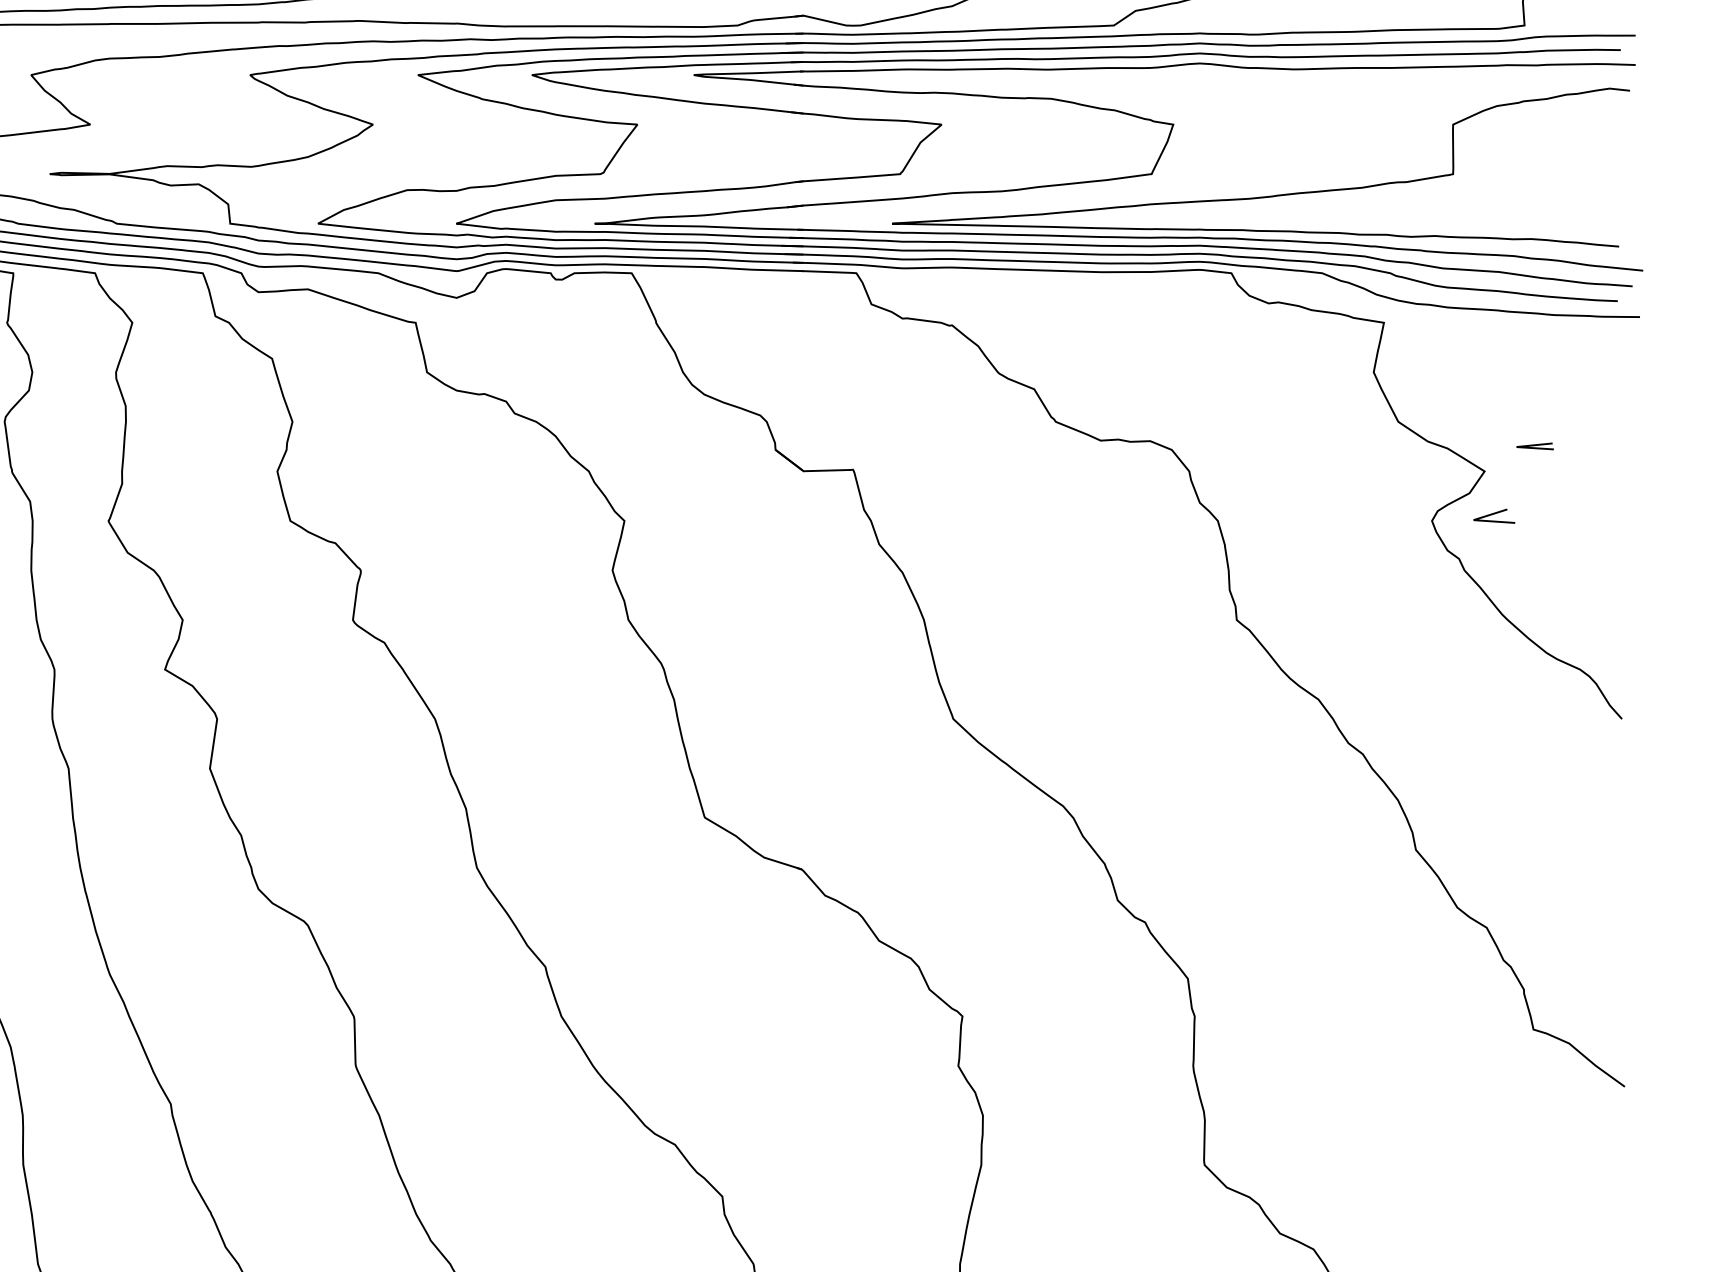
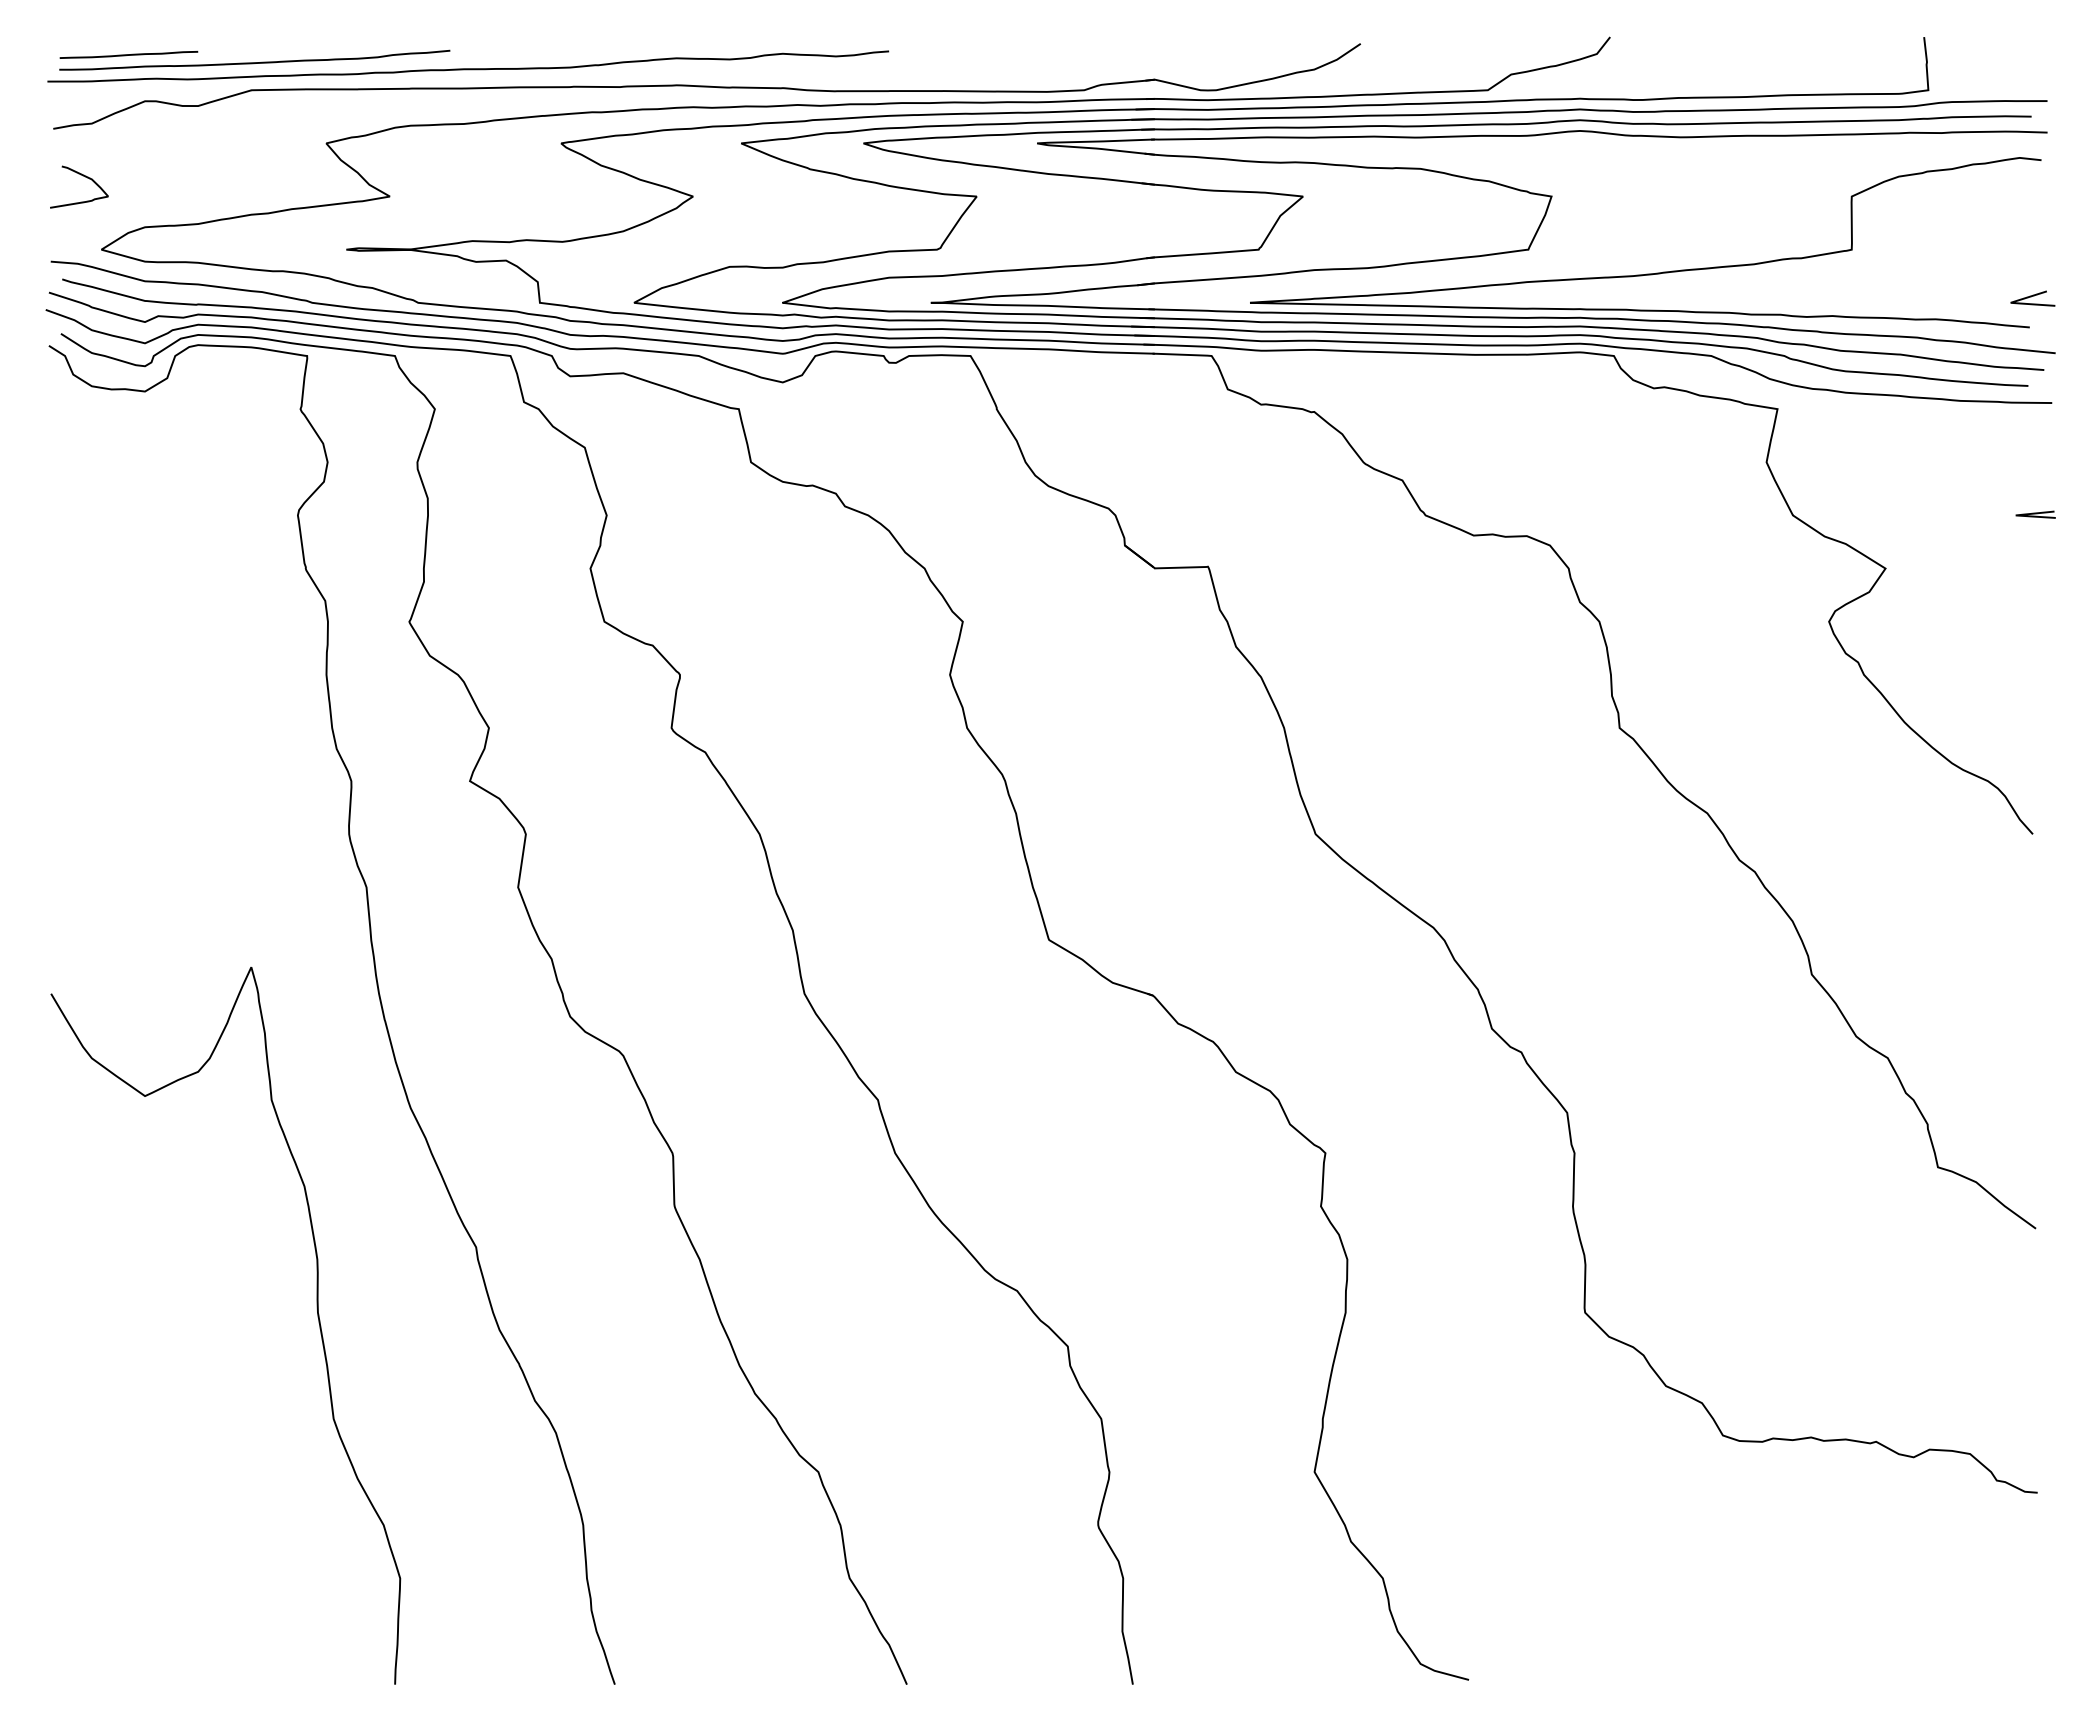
line: (1534, 446) -> (2035, 514), moved
line: (1492, 515) -> (2031, 297), moved

